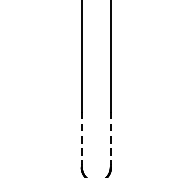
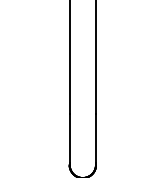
line: (81, 138) -> (69, 138), dashed -> solid
line: (110, 138) -> (95, 138), dashed -> solid

